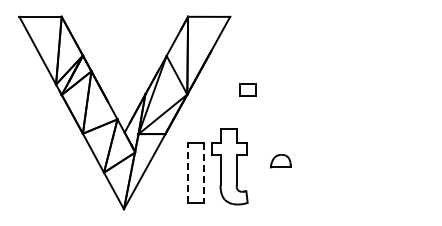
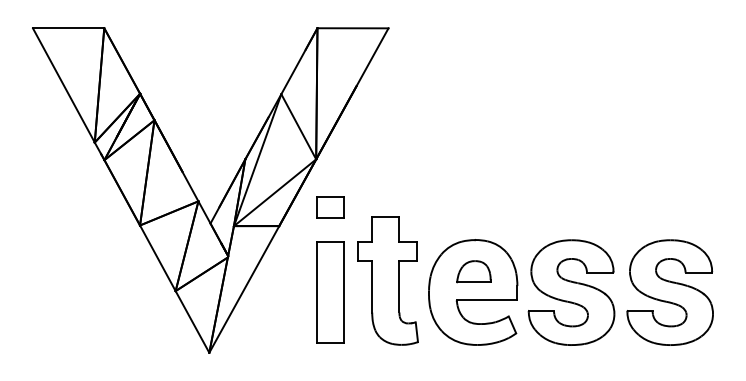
part: (247, 89) -> (329, 206), moved
line: (187, 173) -> (316, 292), dashed -> solid
line: (203, 173) -> (343, 292), dashed -> solid
part: (338, 173) -> (571, 292), added

